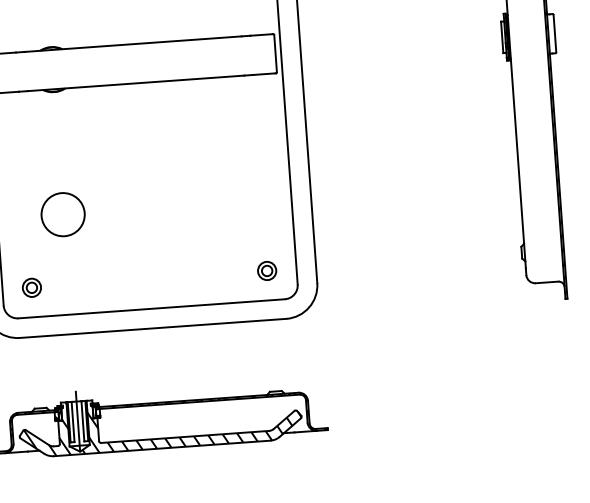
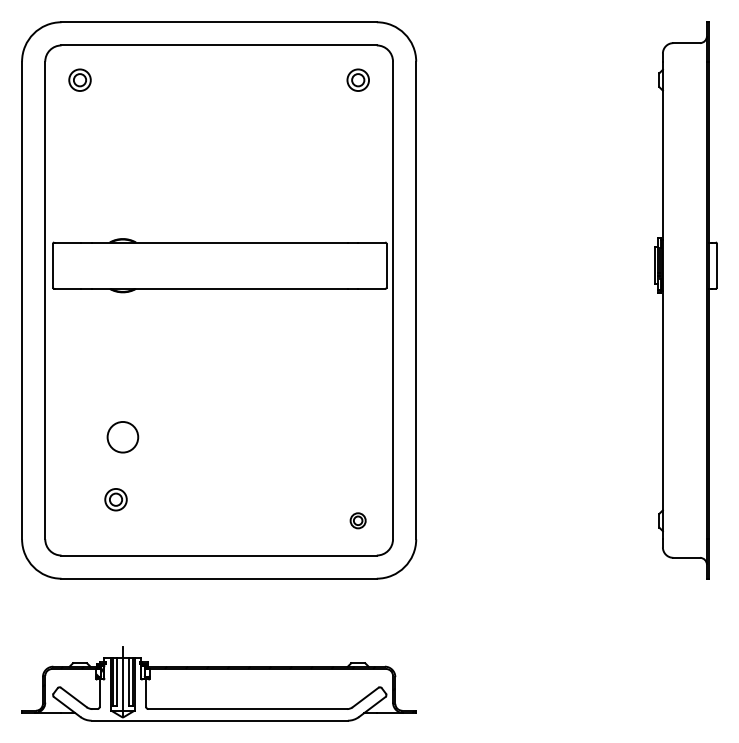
circle: (62, 214) -> (122, 436), size x0.6
part: (266, 270) -> (357, 520), size x0.7
part: (31, 287) -> (115, 499), moved
hatch: (162, 421) -> (222, 689), removed

